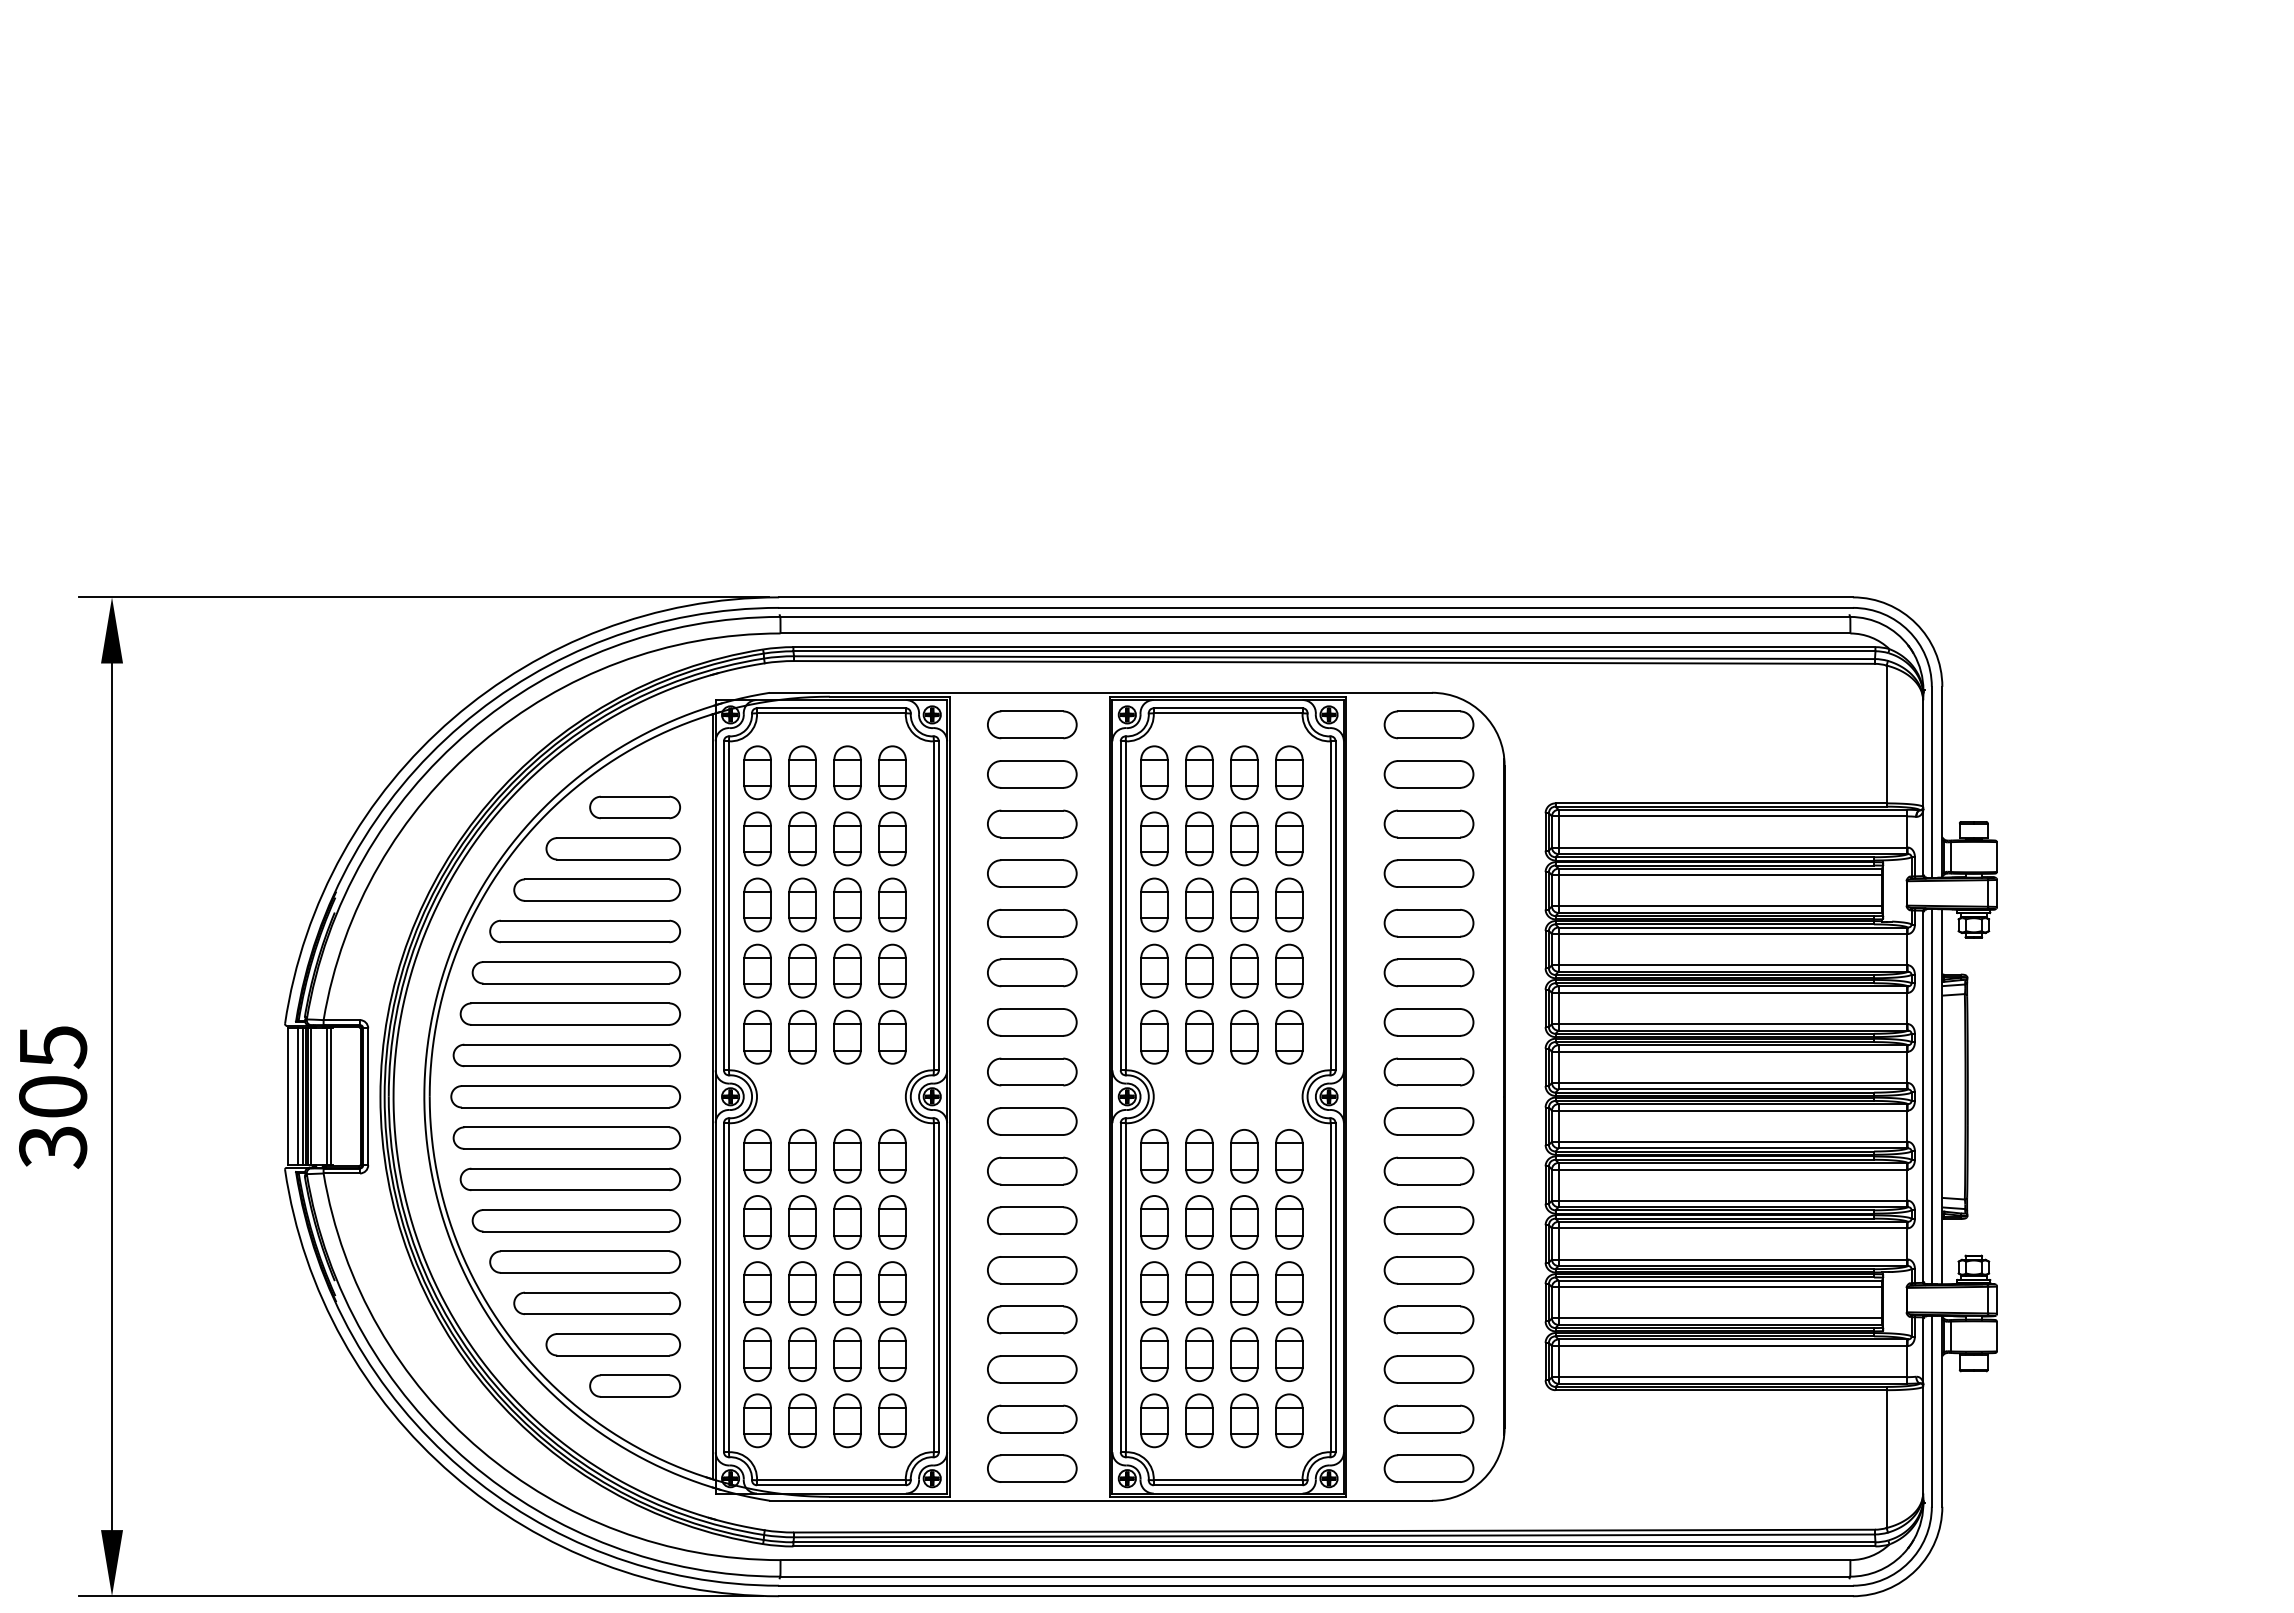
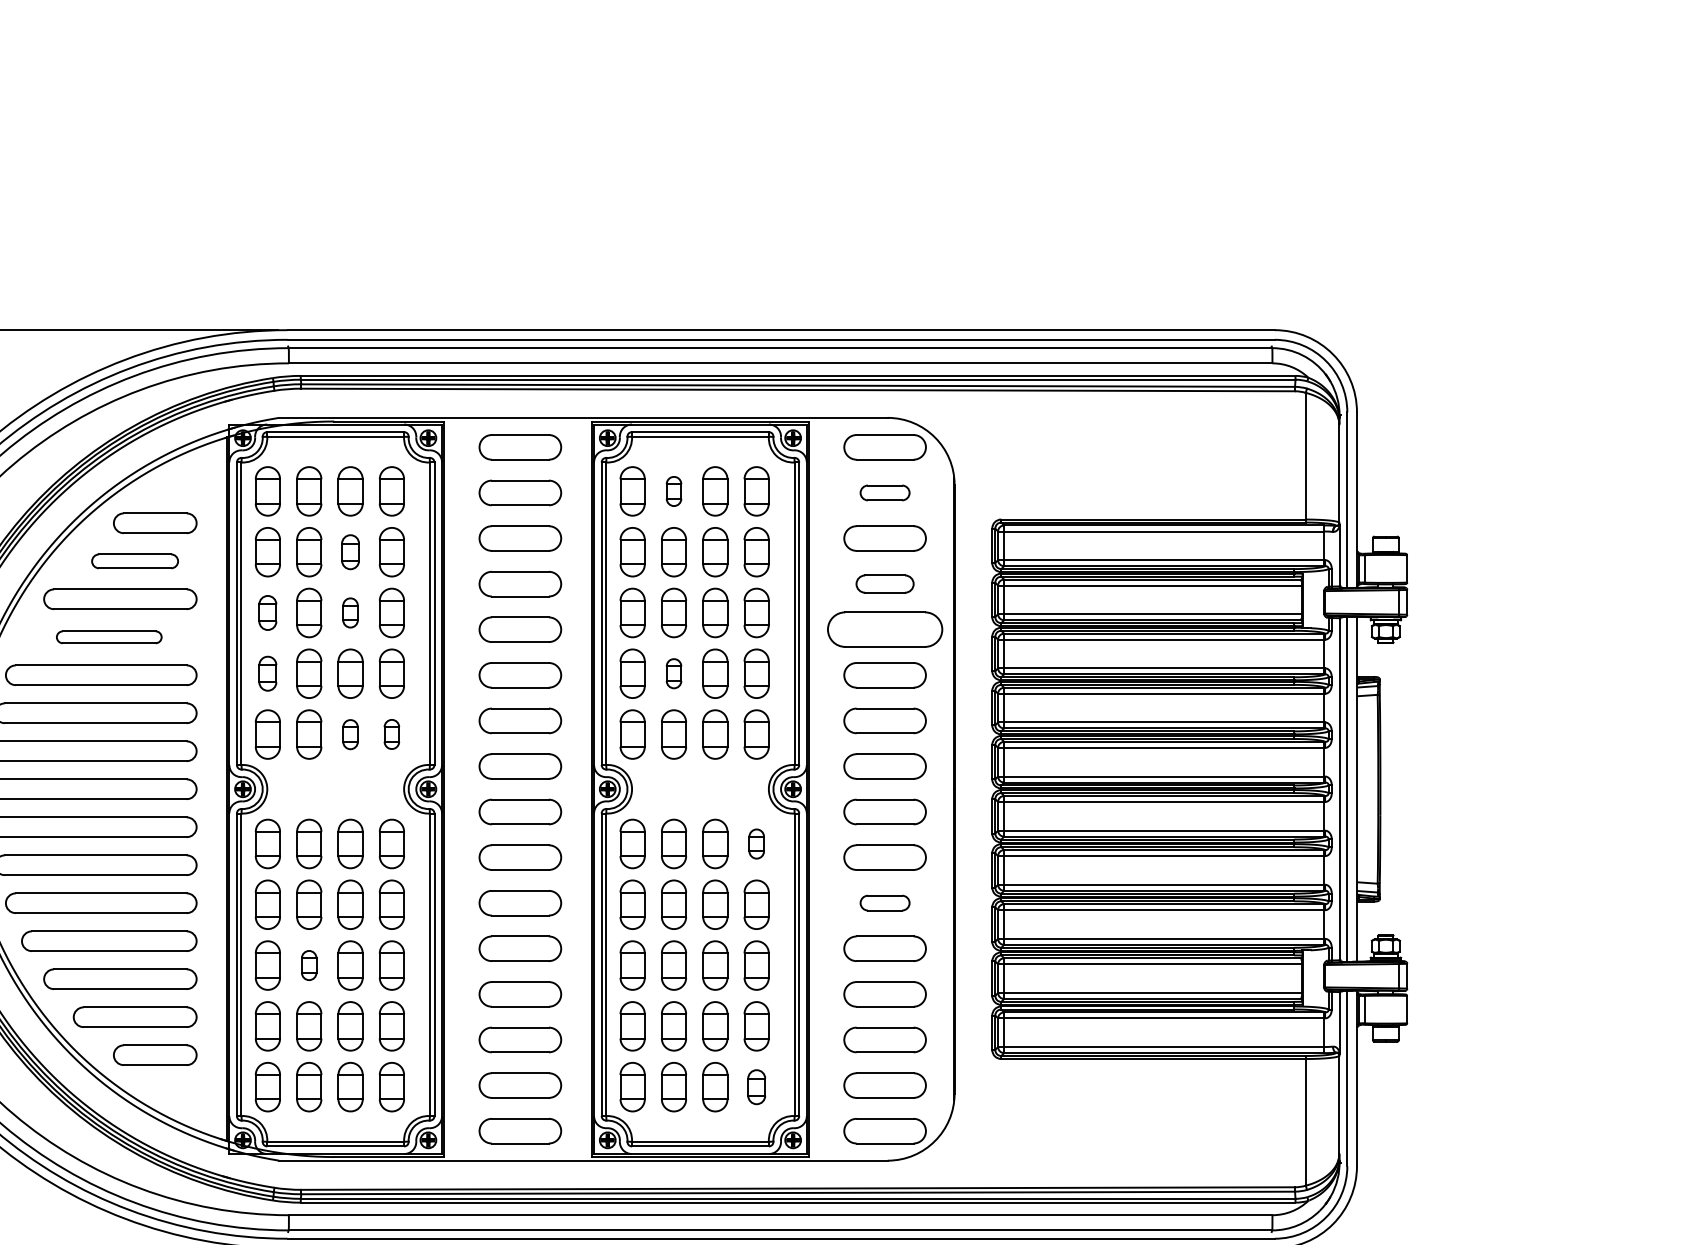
part: (1199, 772) -> (674, 491), size x0.6
part: (1428, 774) -> (884, 492), size x0.6
part: (847, 838) -> (350, 551), size x0.7
part: (612, 848) -> (134, 561), size x0.7
part: (1428, 873) -> (884, 584), size x0.7
part: (757, 904) -> (267, 612), size x0.7
part: (847, 904) -> (350, 612), size x0.6
part: (1428, 923) -> (884, 629), size x1.4
part: (584, 931) -> (108, 637), size x0.6
part: (757, 970) -> (267, 673), size x0.7
part: (1199, 970) -> (674, 673), size x0.6
part: (892, 1036) -> (391, 733), size x0.6
part: (847, 1037) -> (350, 734), size x0.6
part: (1289, 1156) -> (756, 844), size x0.6
part: (1428, 1220) -> (884, 903), size x0.6
part: (802, 1288) -> (309, 965), size x0.6
part: (1289, 1420) -> (756, 1086), size x0.7

